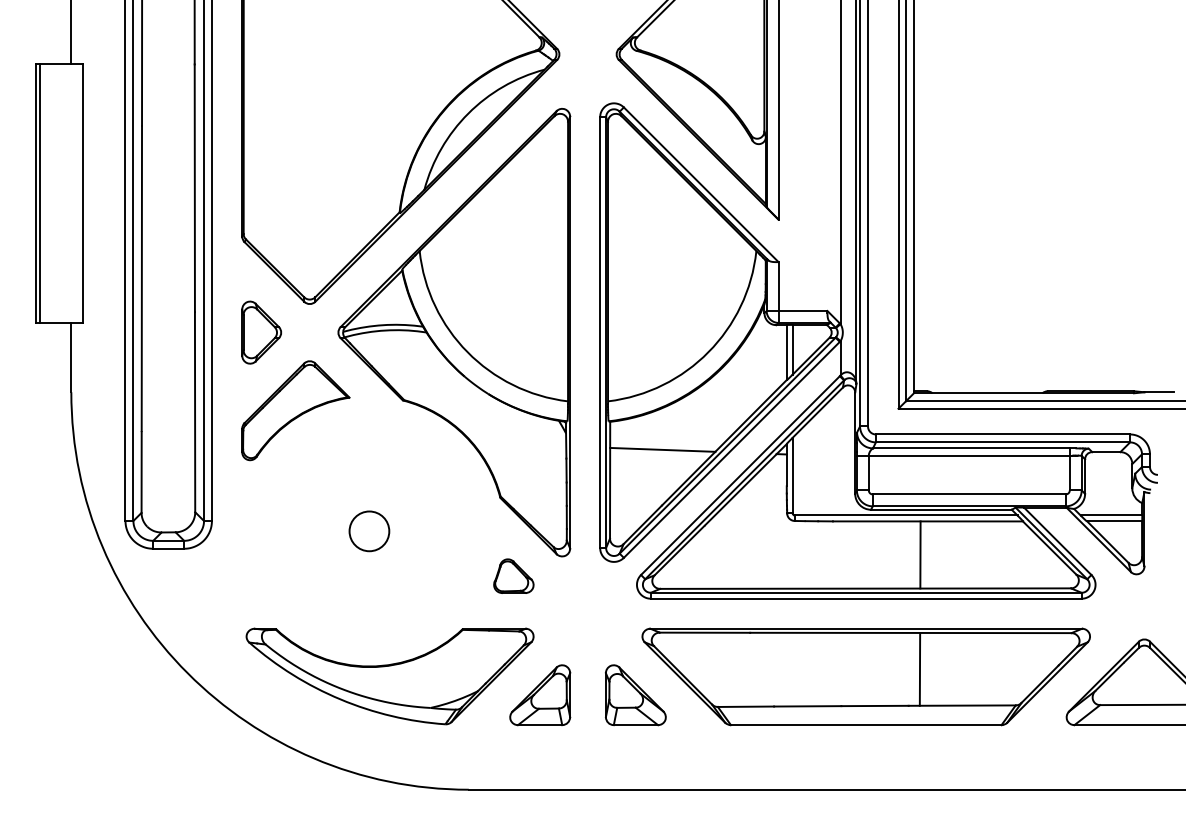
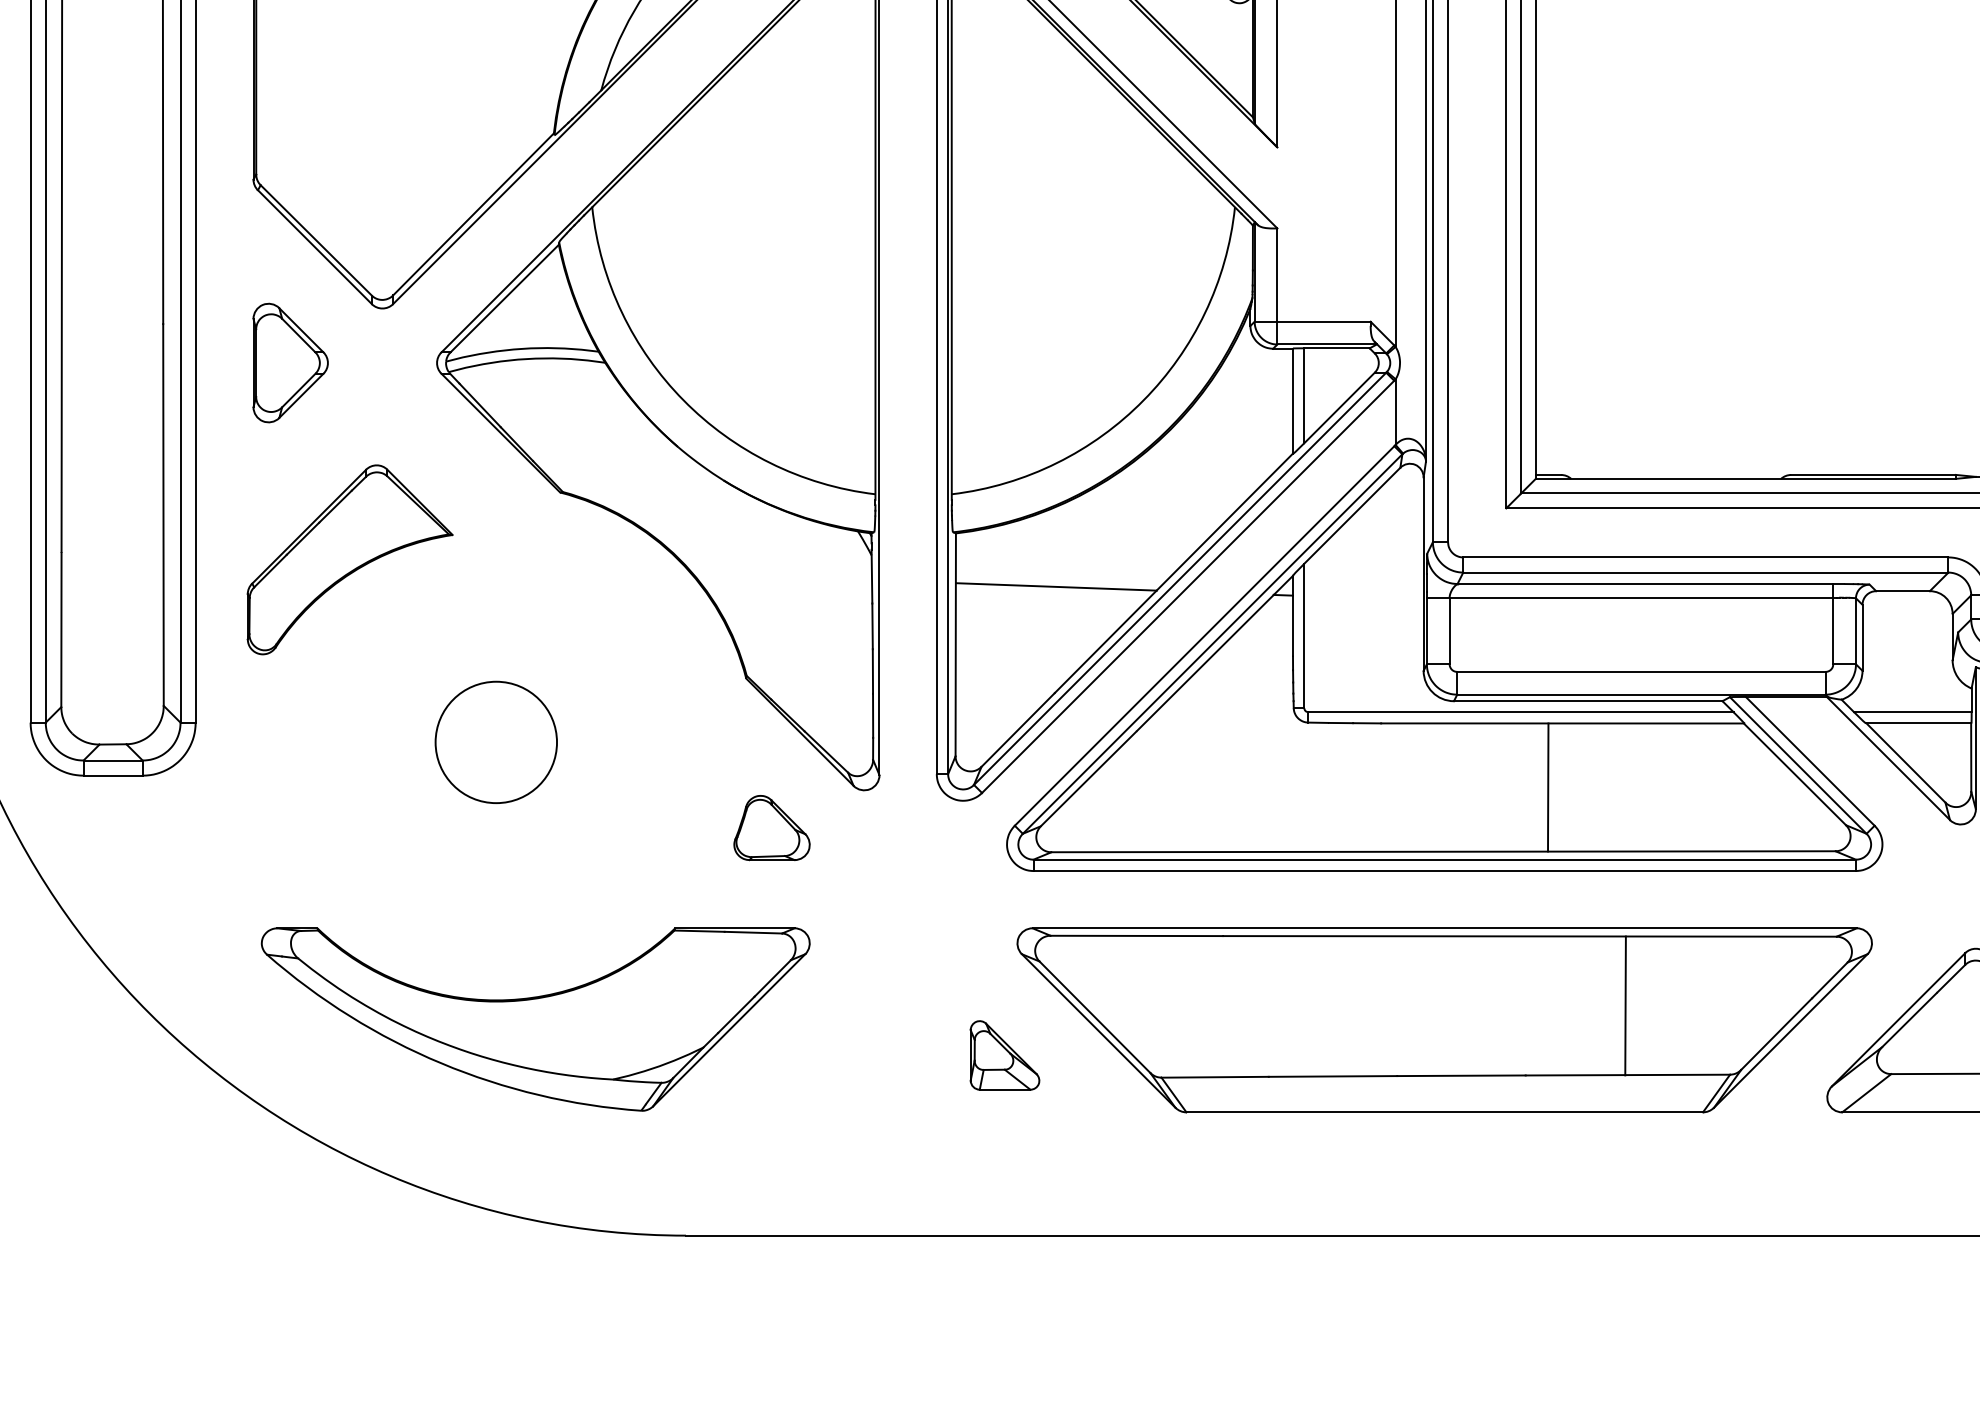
part: (295, 410) -> (349, 559), moved
circle: (369, 531) -> (496, 742), size x1.6
line: (919, 669) -> (1624, 1006), moved
part: (540, 695) -> (822, 1055), removed
part: (635, 695) -> (1004, 1055), size x0.6

